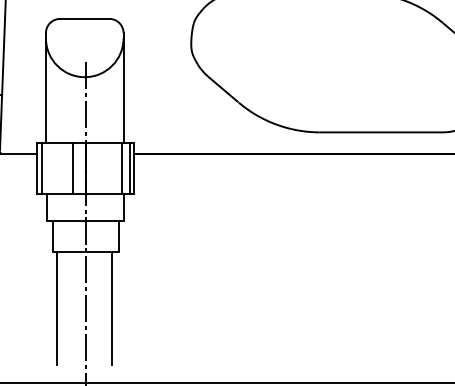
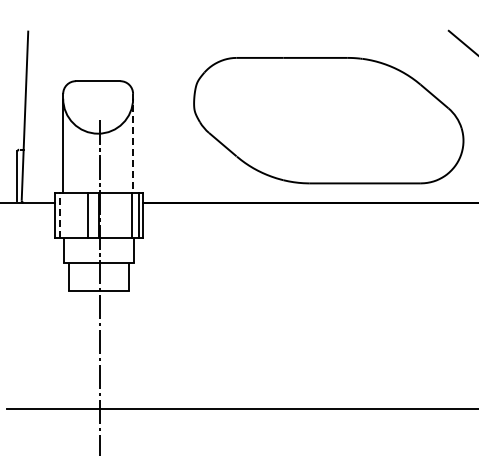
line: (124, 88) -> (133, 143), solid -> dashed
line: (41, 168) -> (59, 215), solid -> dashed
line: (57, 307) -> (73, 341), removed
line: (111, 307) -> (122, 341), removed

